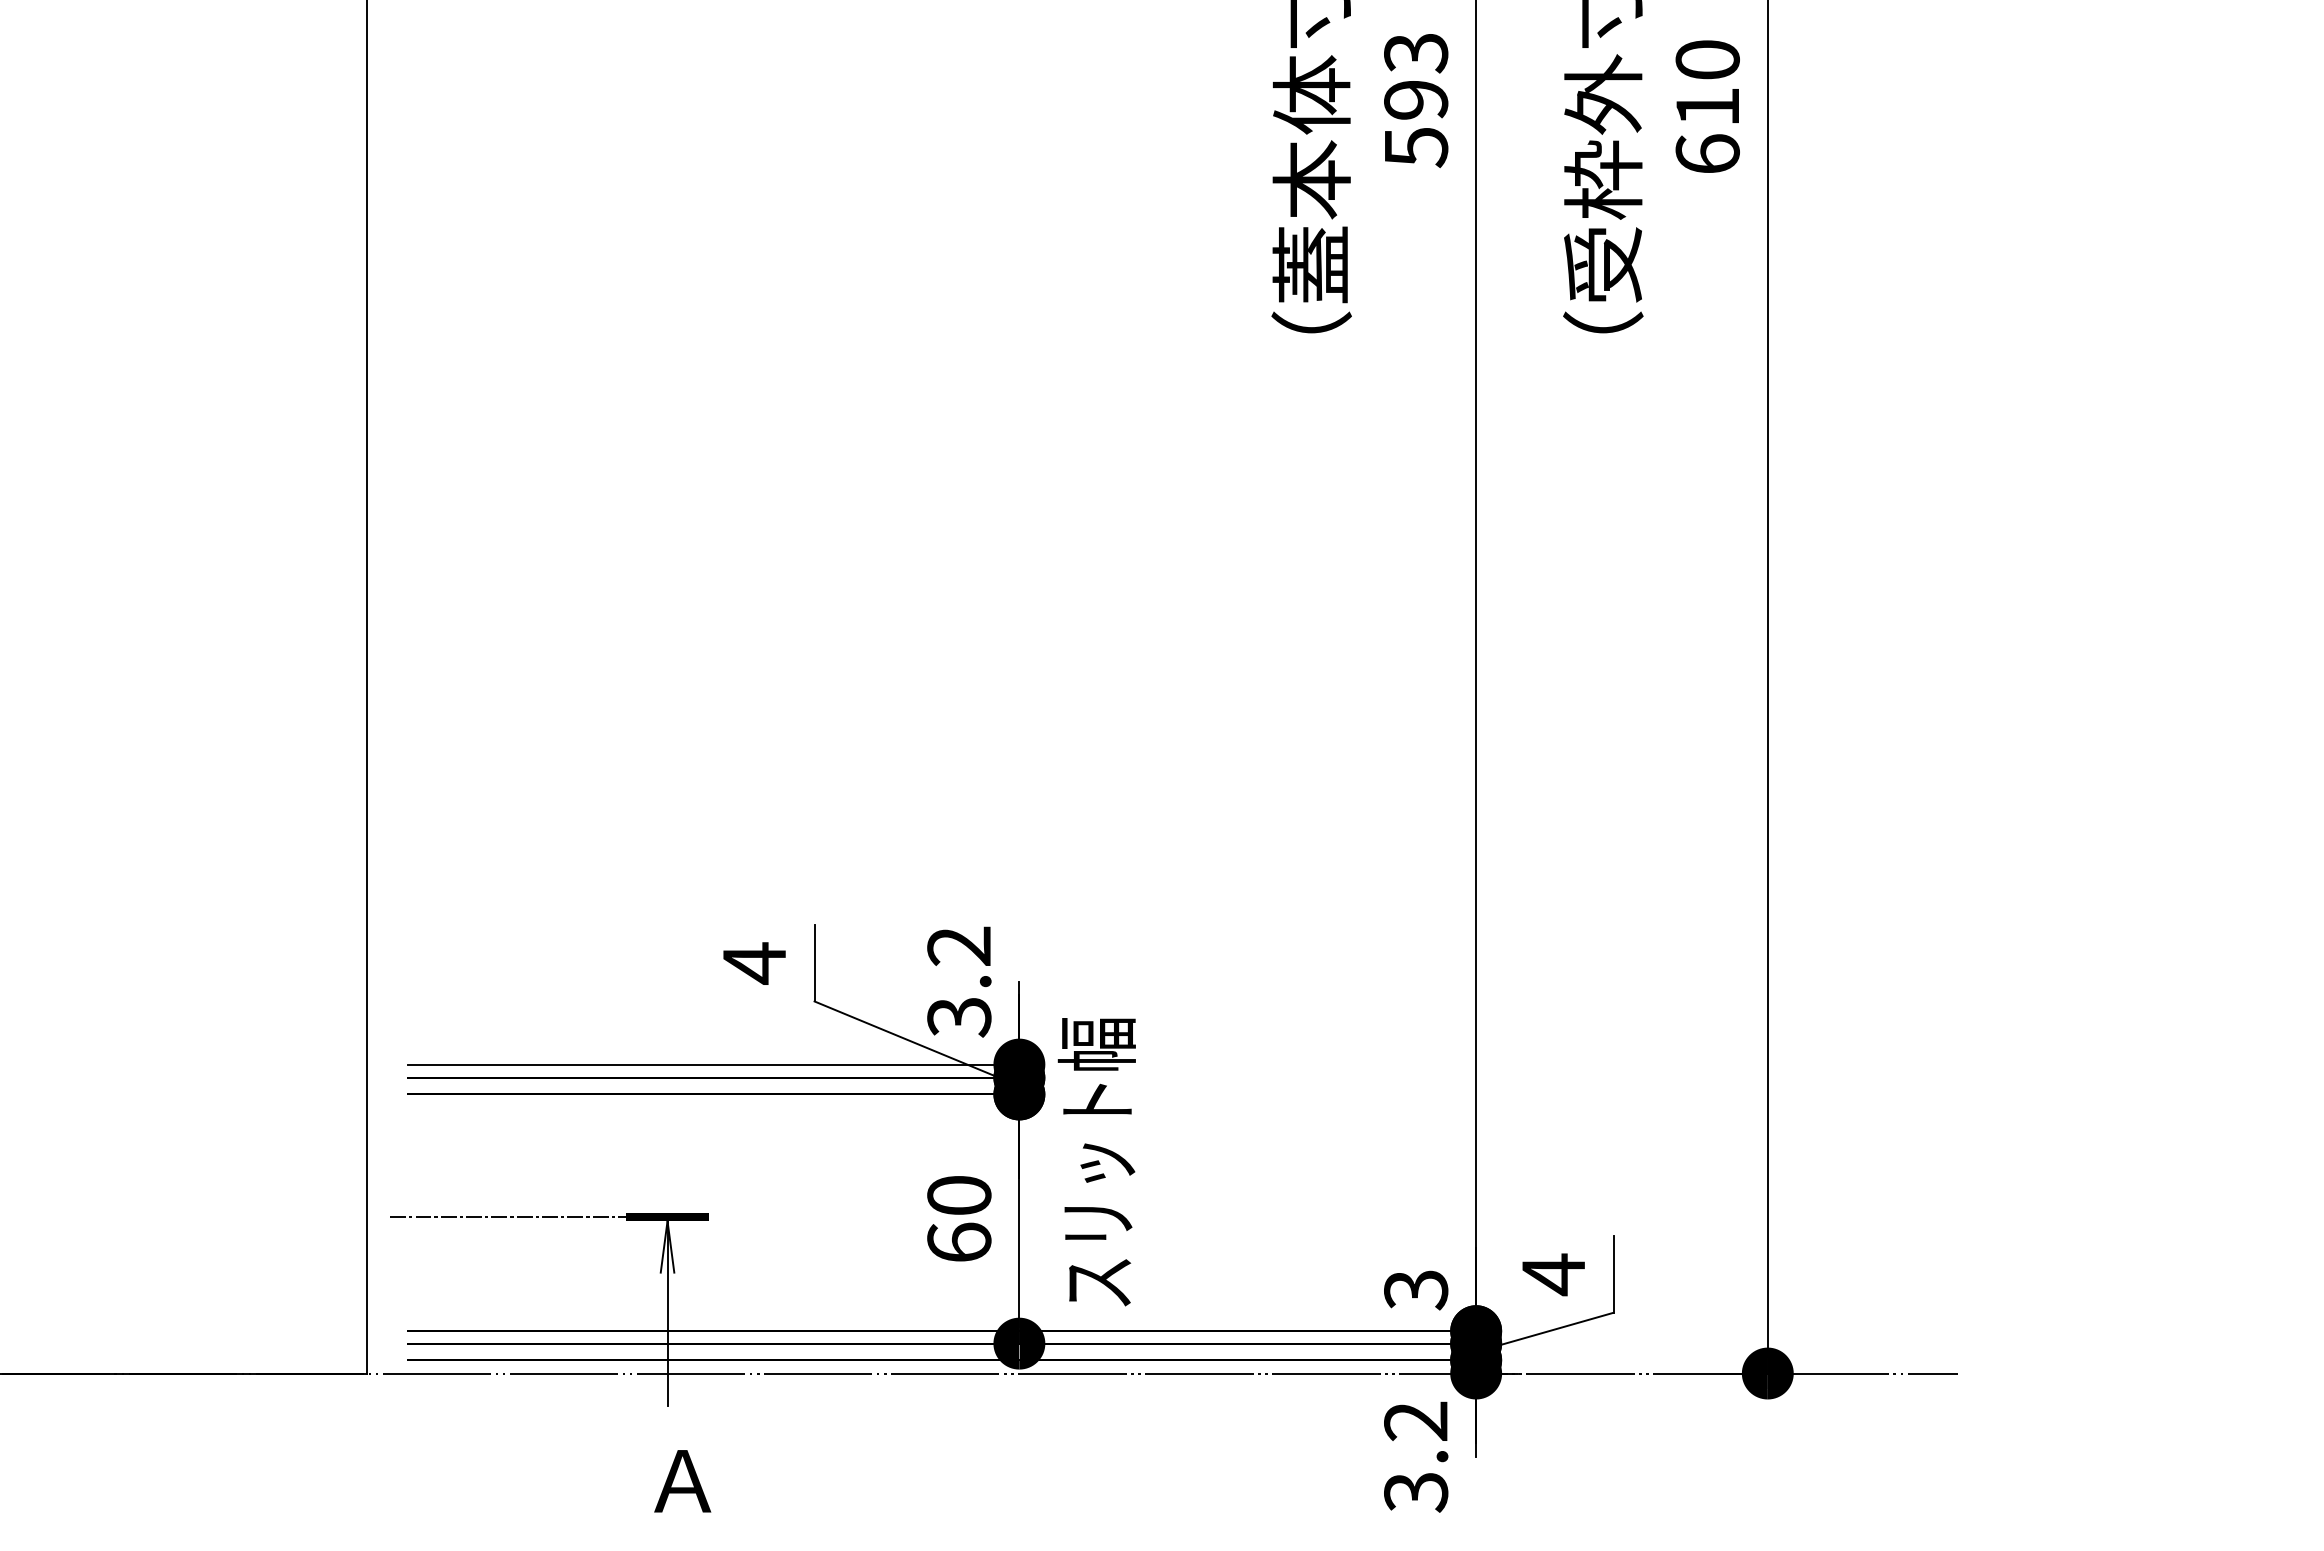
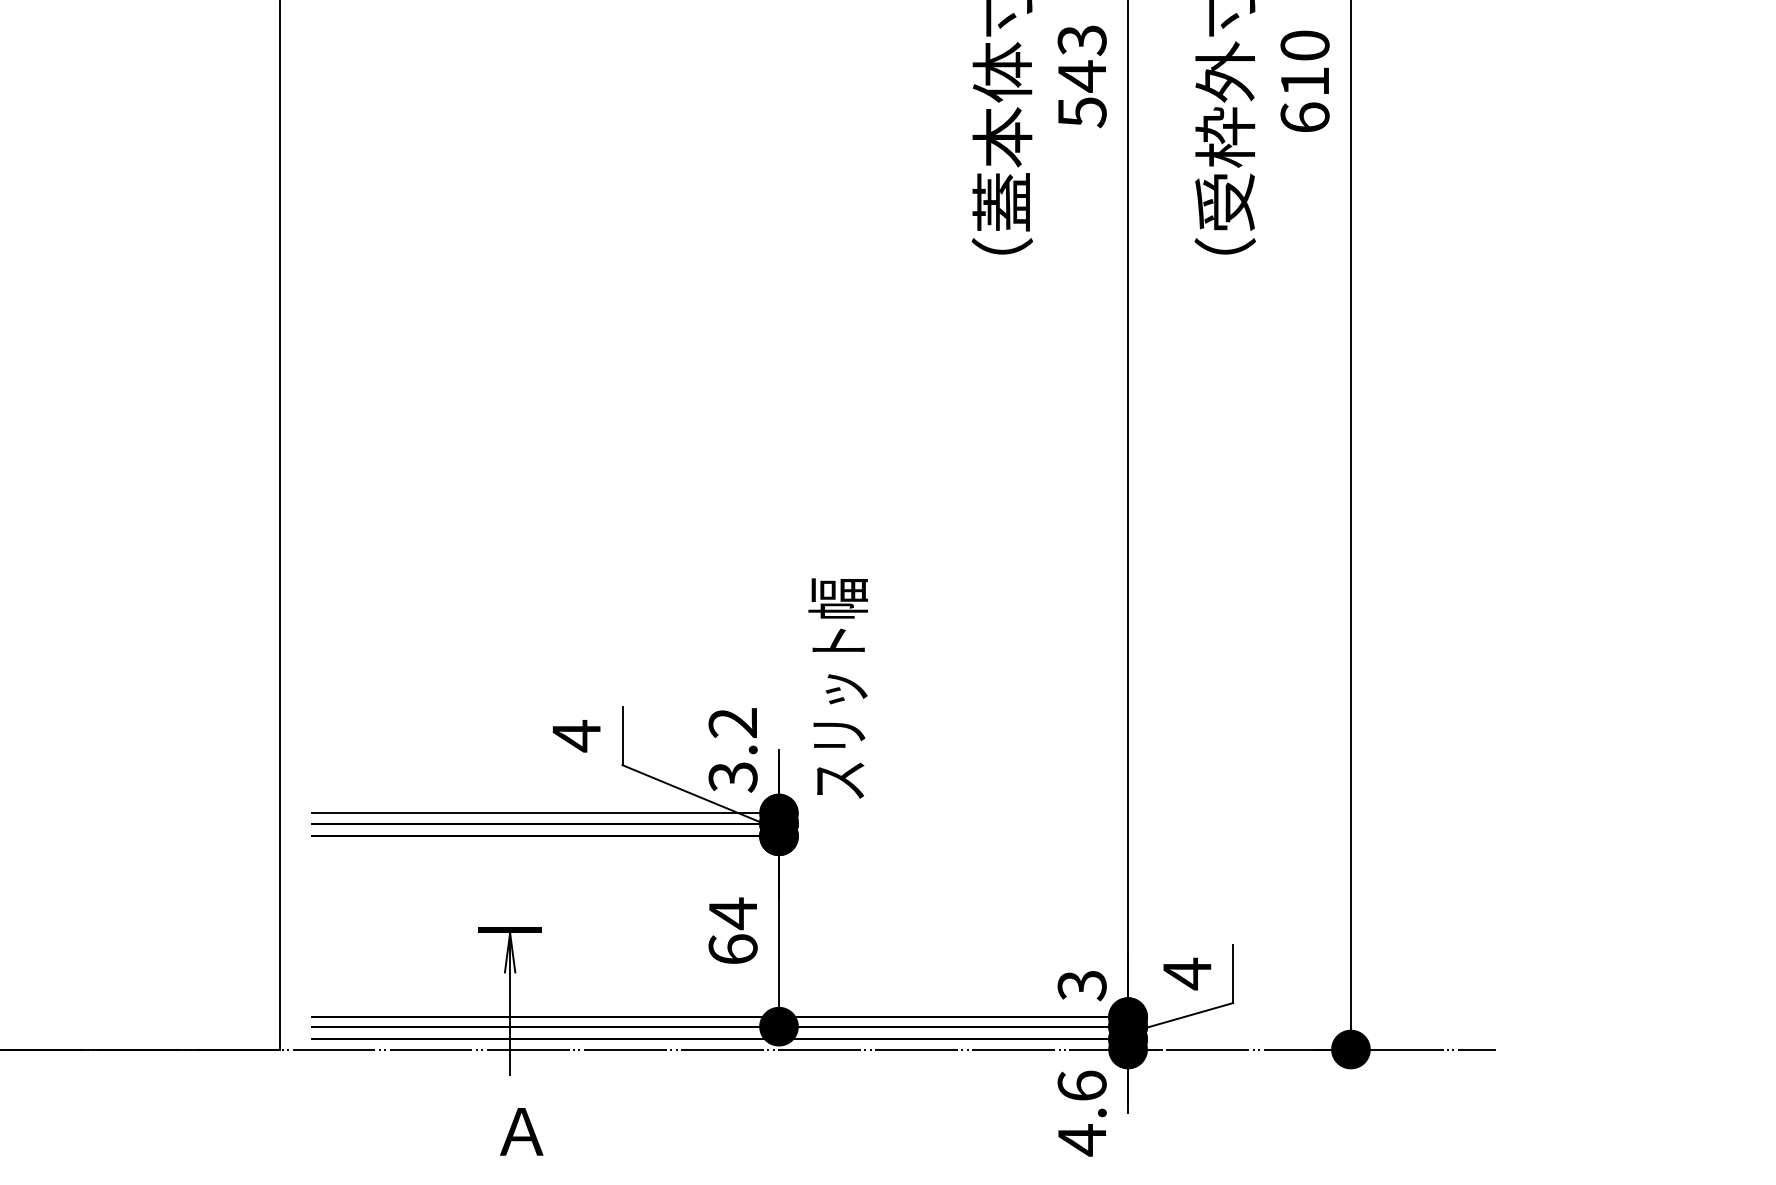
text: (1416, 100) -> (1082, 76), 593 -> 543
text: (1096, 1162) -> (837, 688), moved
text: (959, 1195) -> (733, 913), 60 -> 64
line: (528, 1216) -> (403, 929), removed
text: (1416, 1457) -> (1082, 1113), 3.2 -> 4.6

